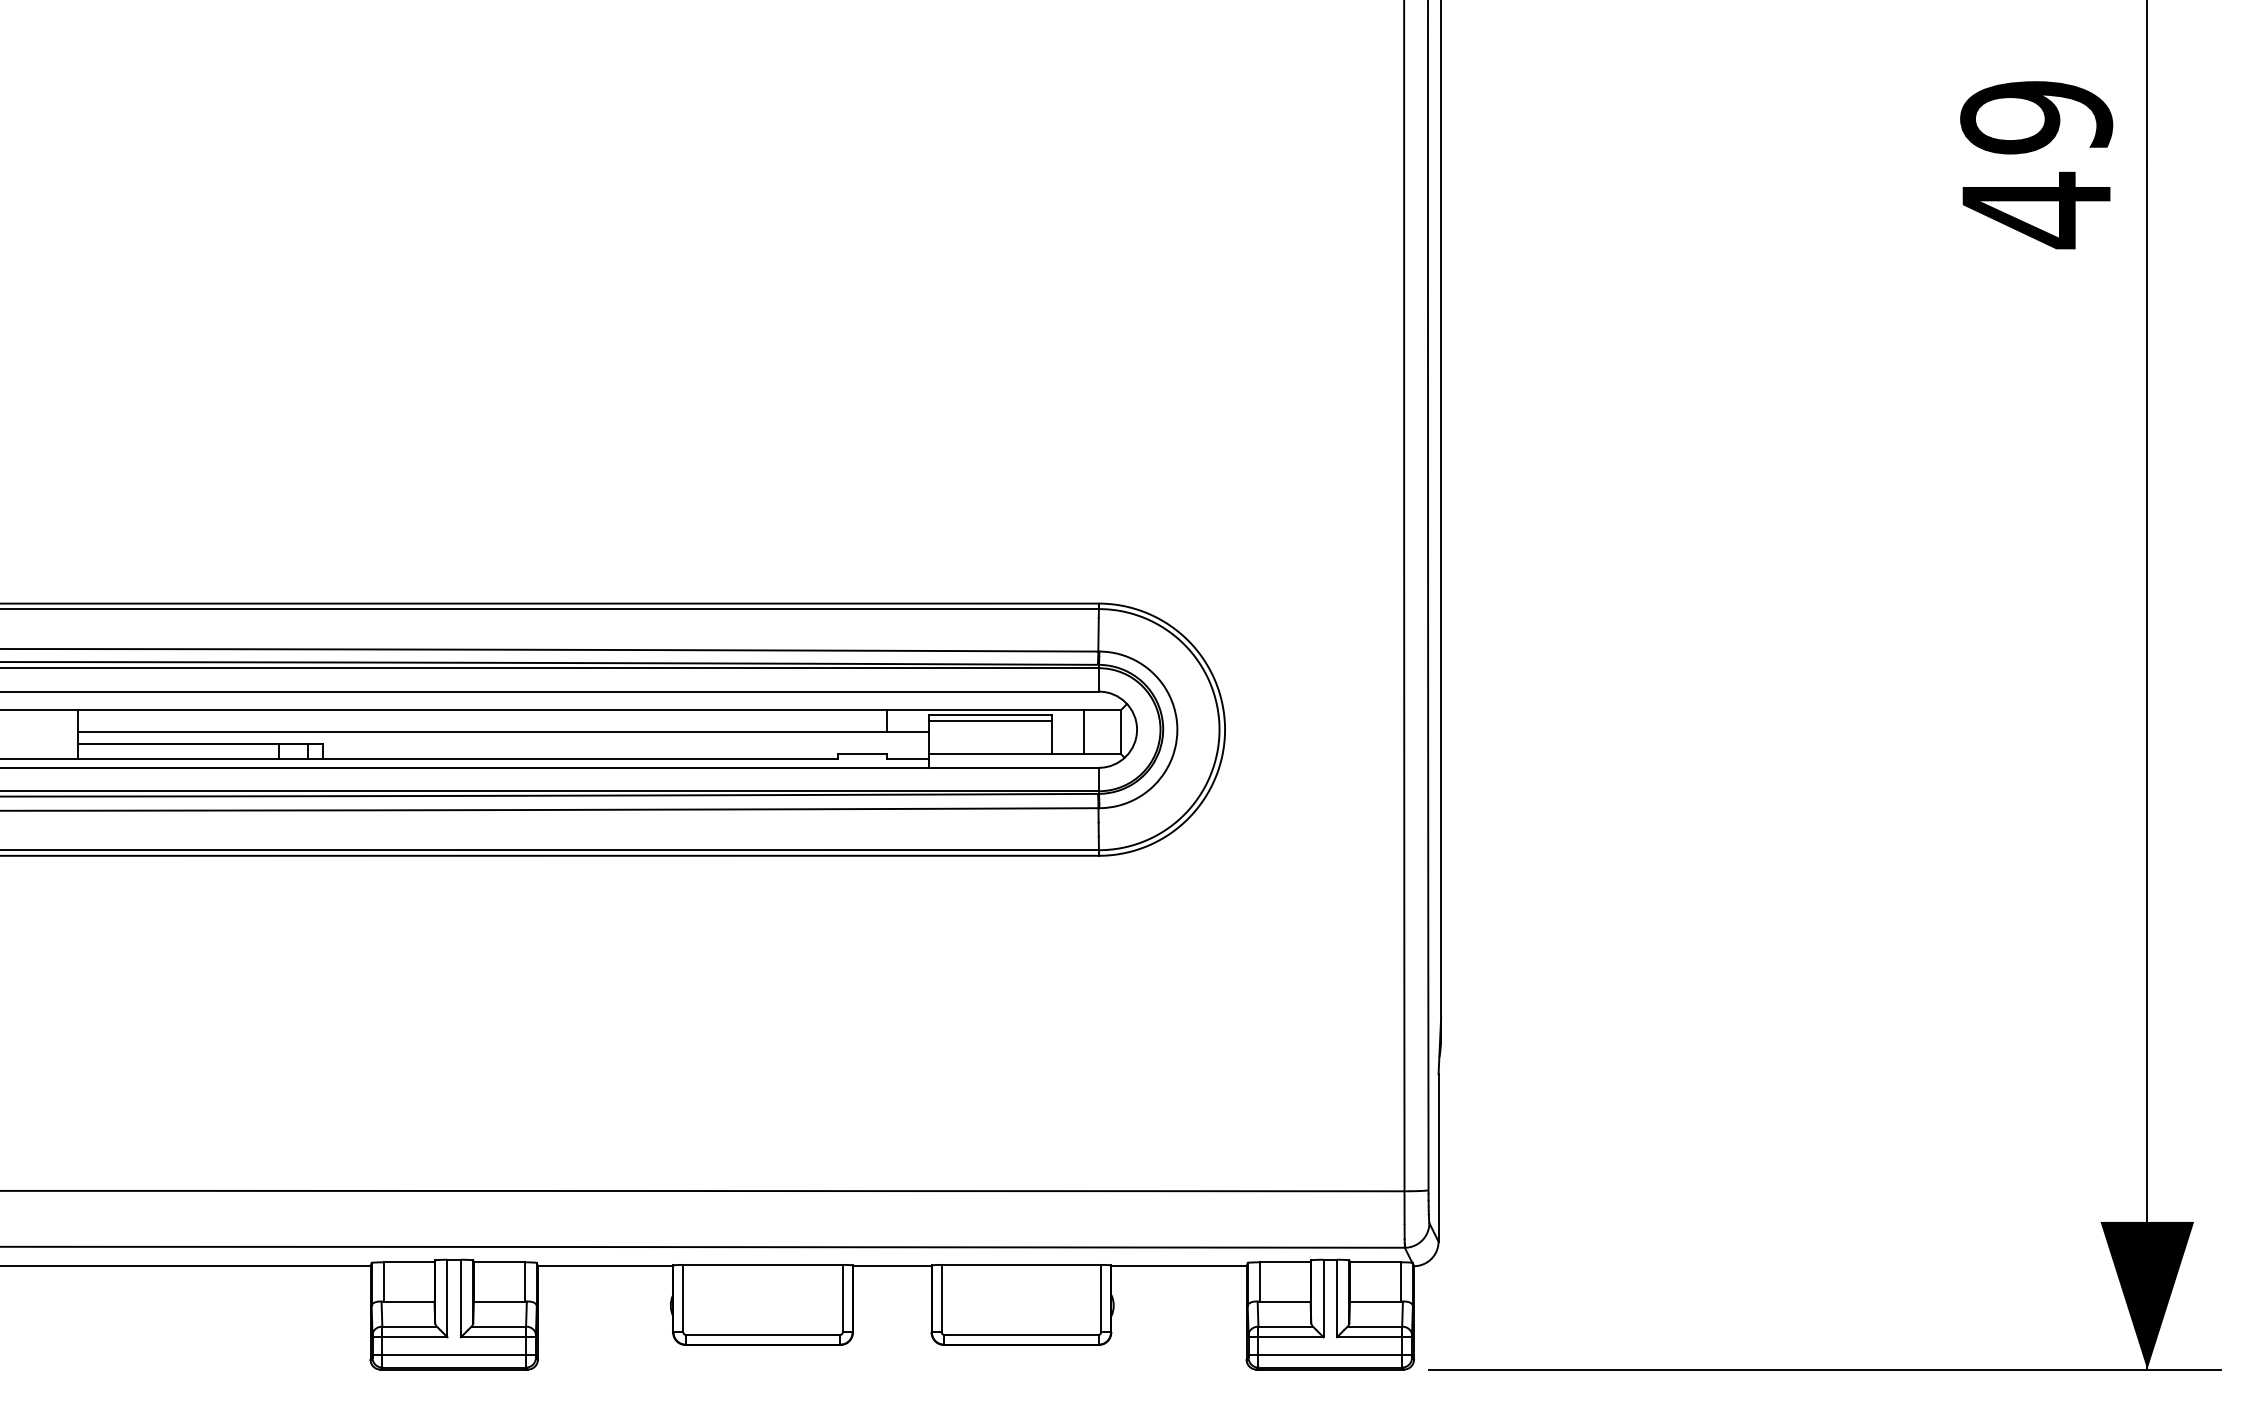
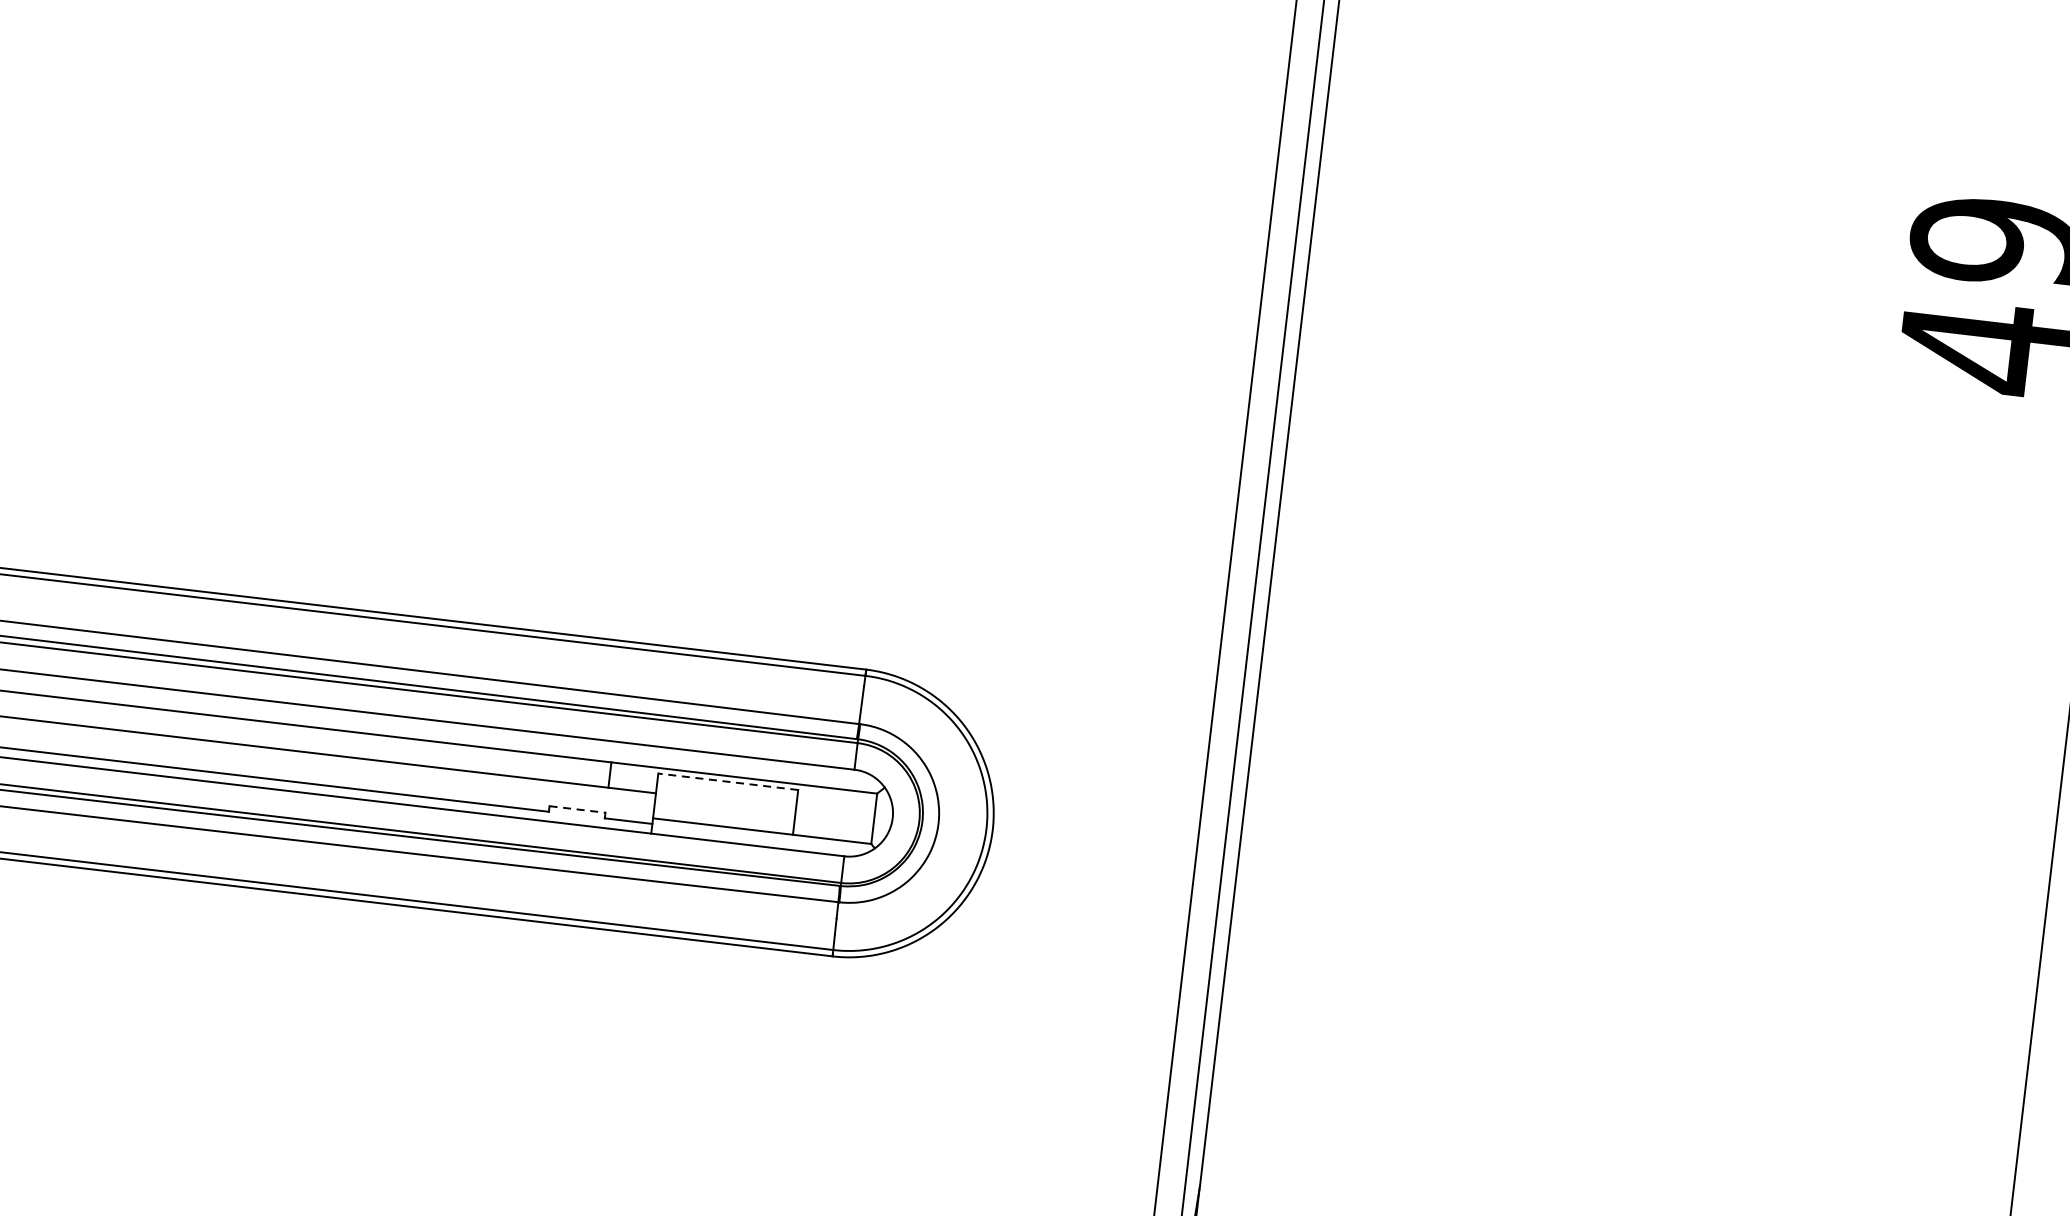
line: (990, 714) -> (728, 781), solid -> dashed
line: (990, 720) -> (727, 788), removed
line: (1084, 732) -> (832, 814), removed
line: (862, 754) -> (577, 809), solid -> dashed

